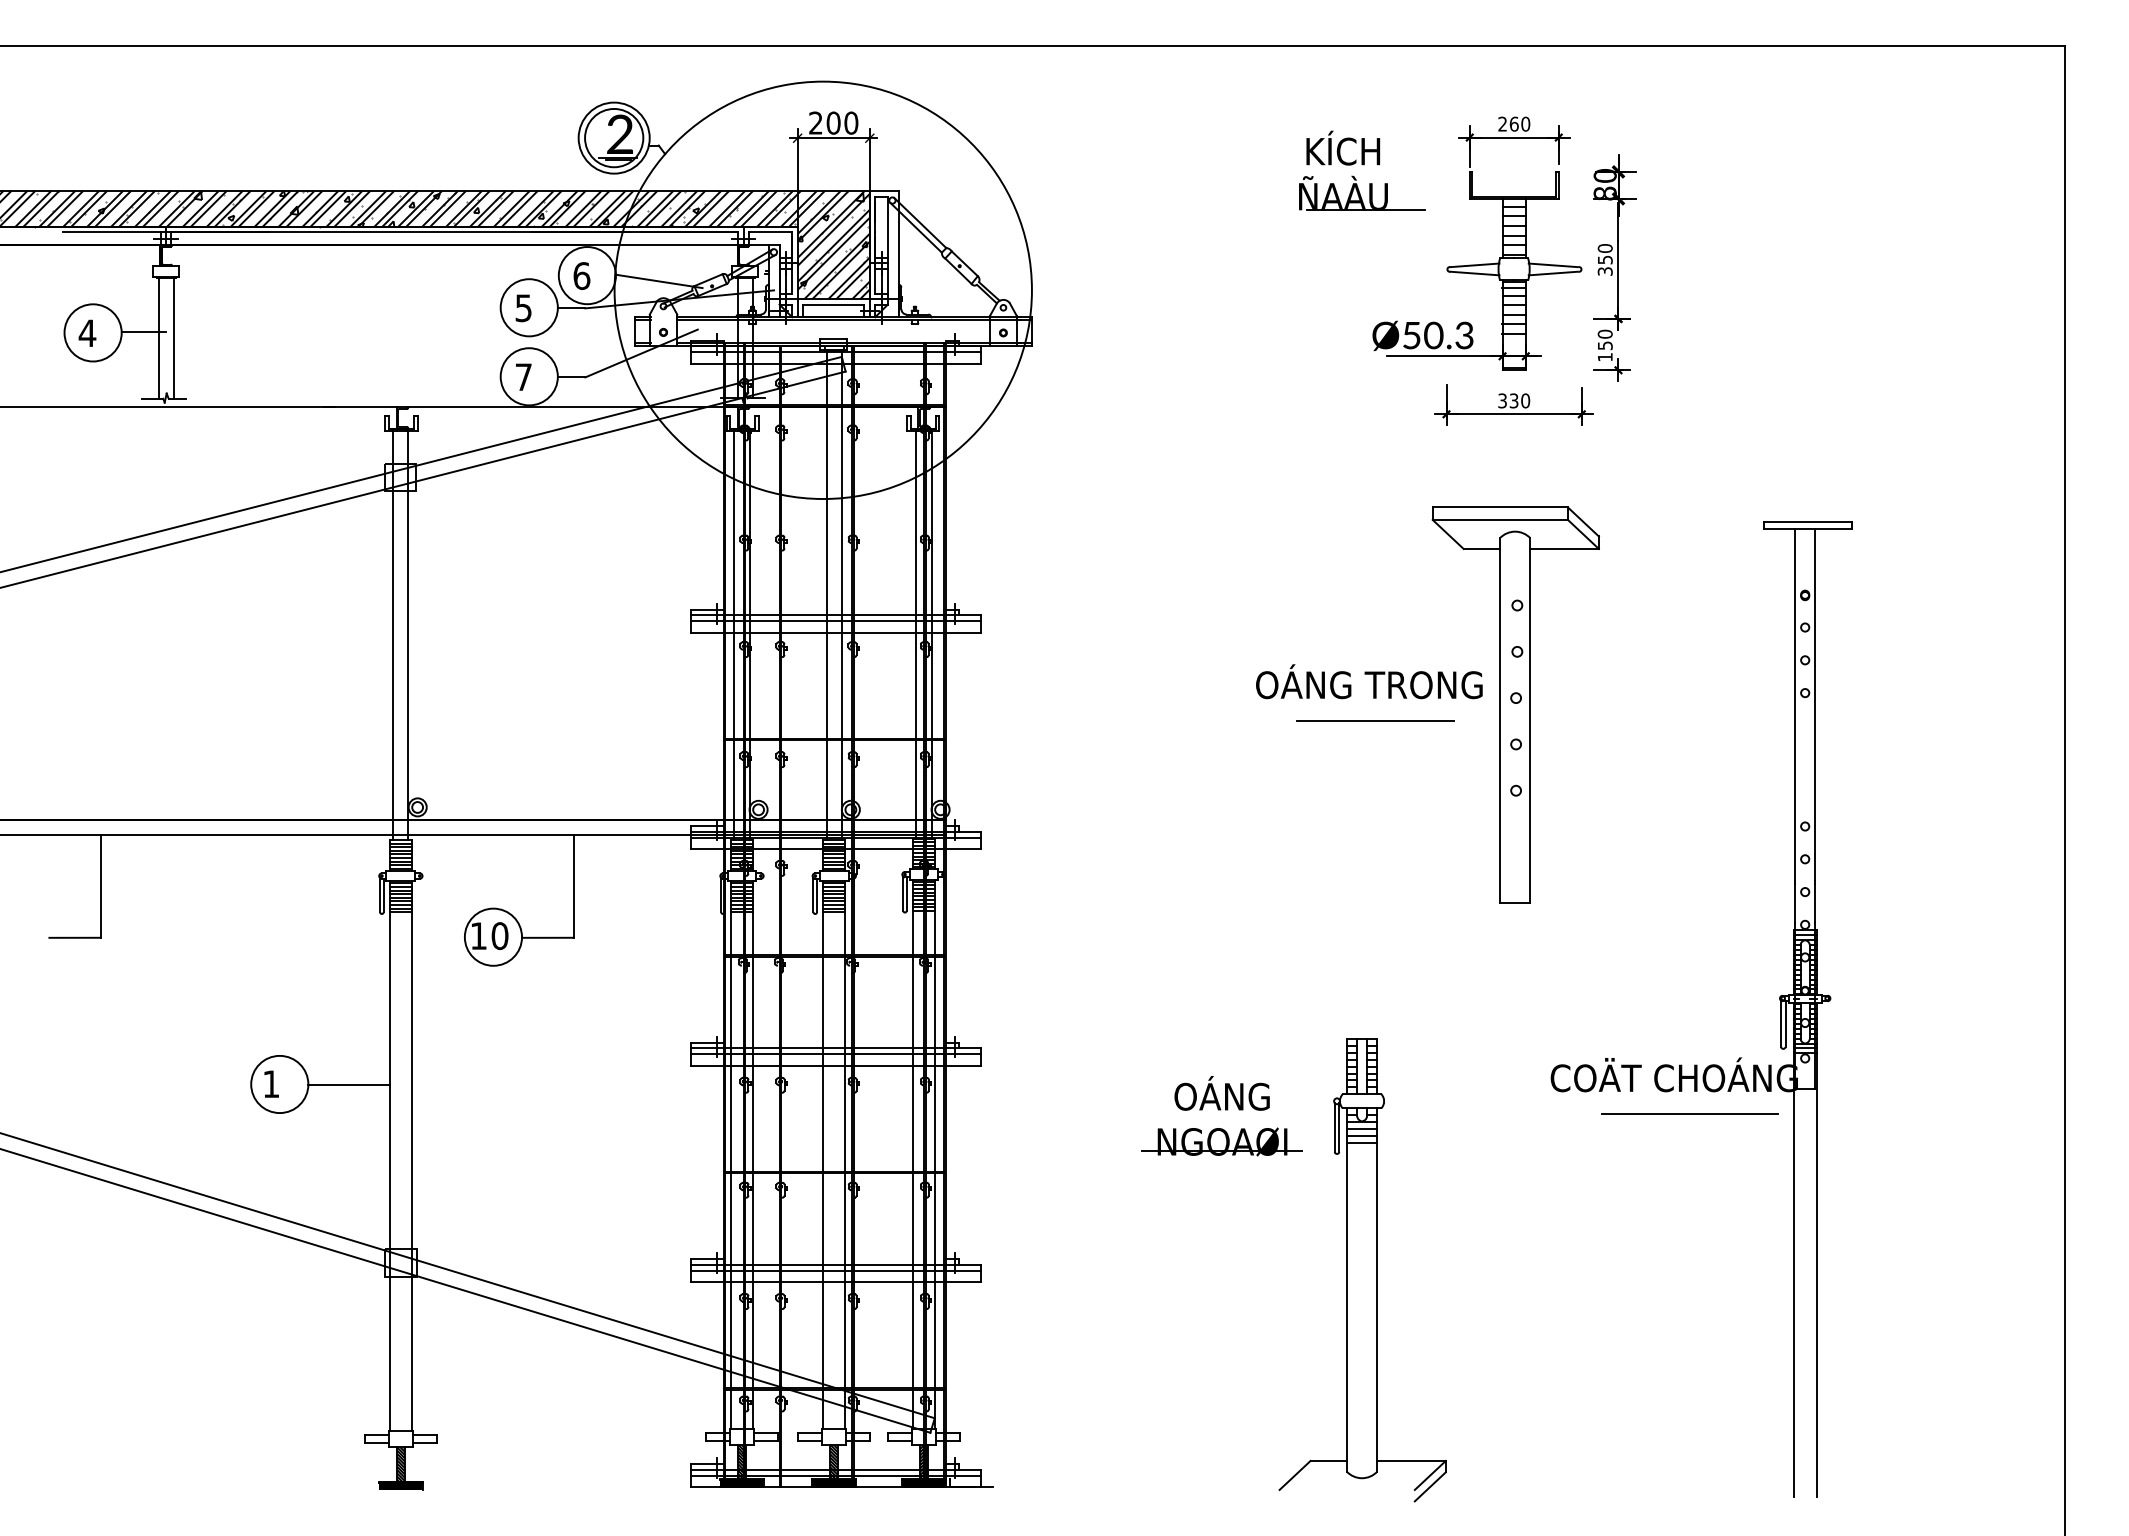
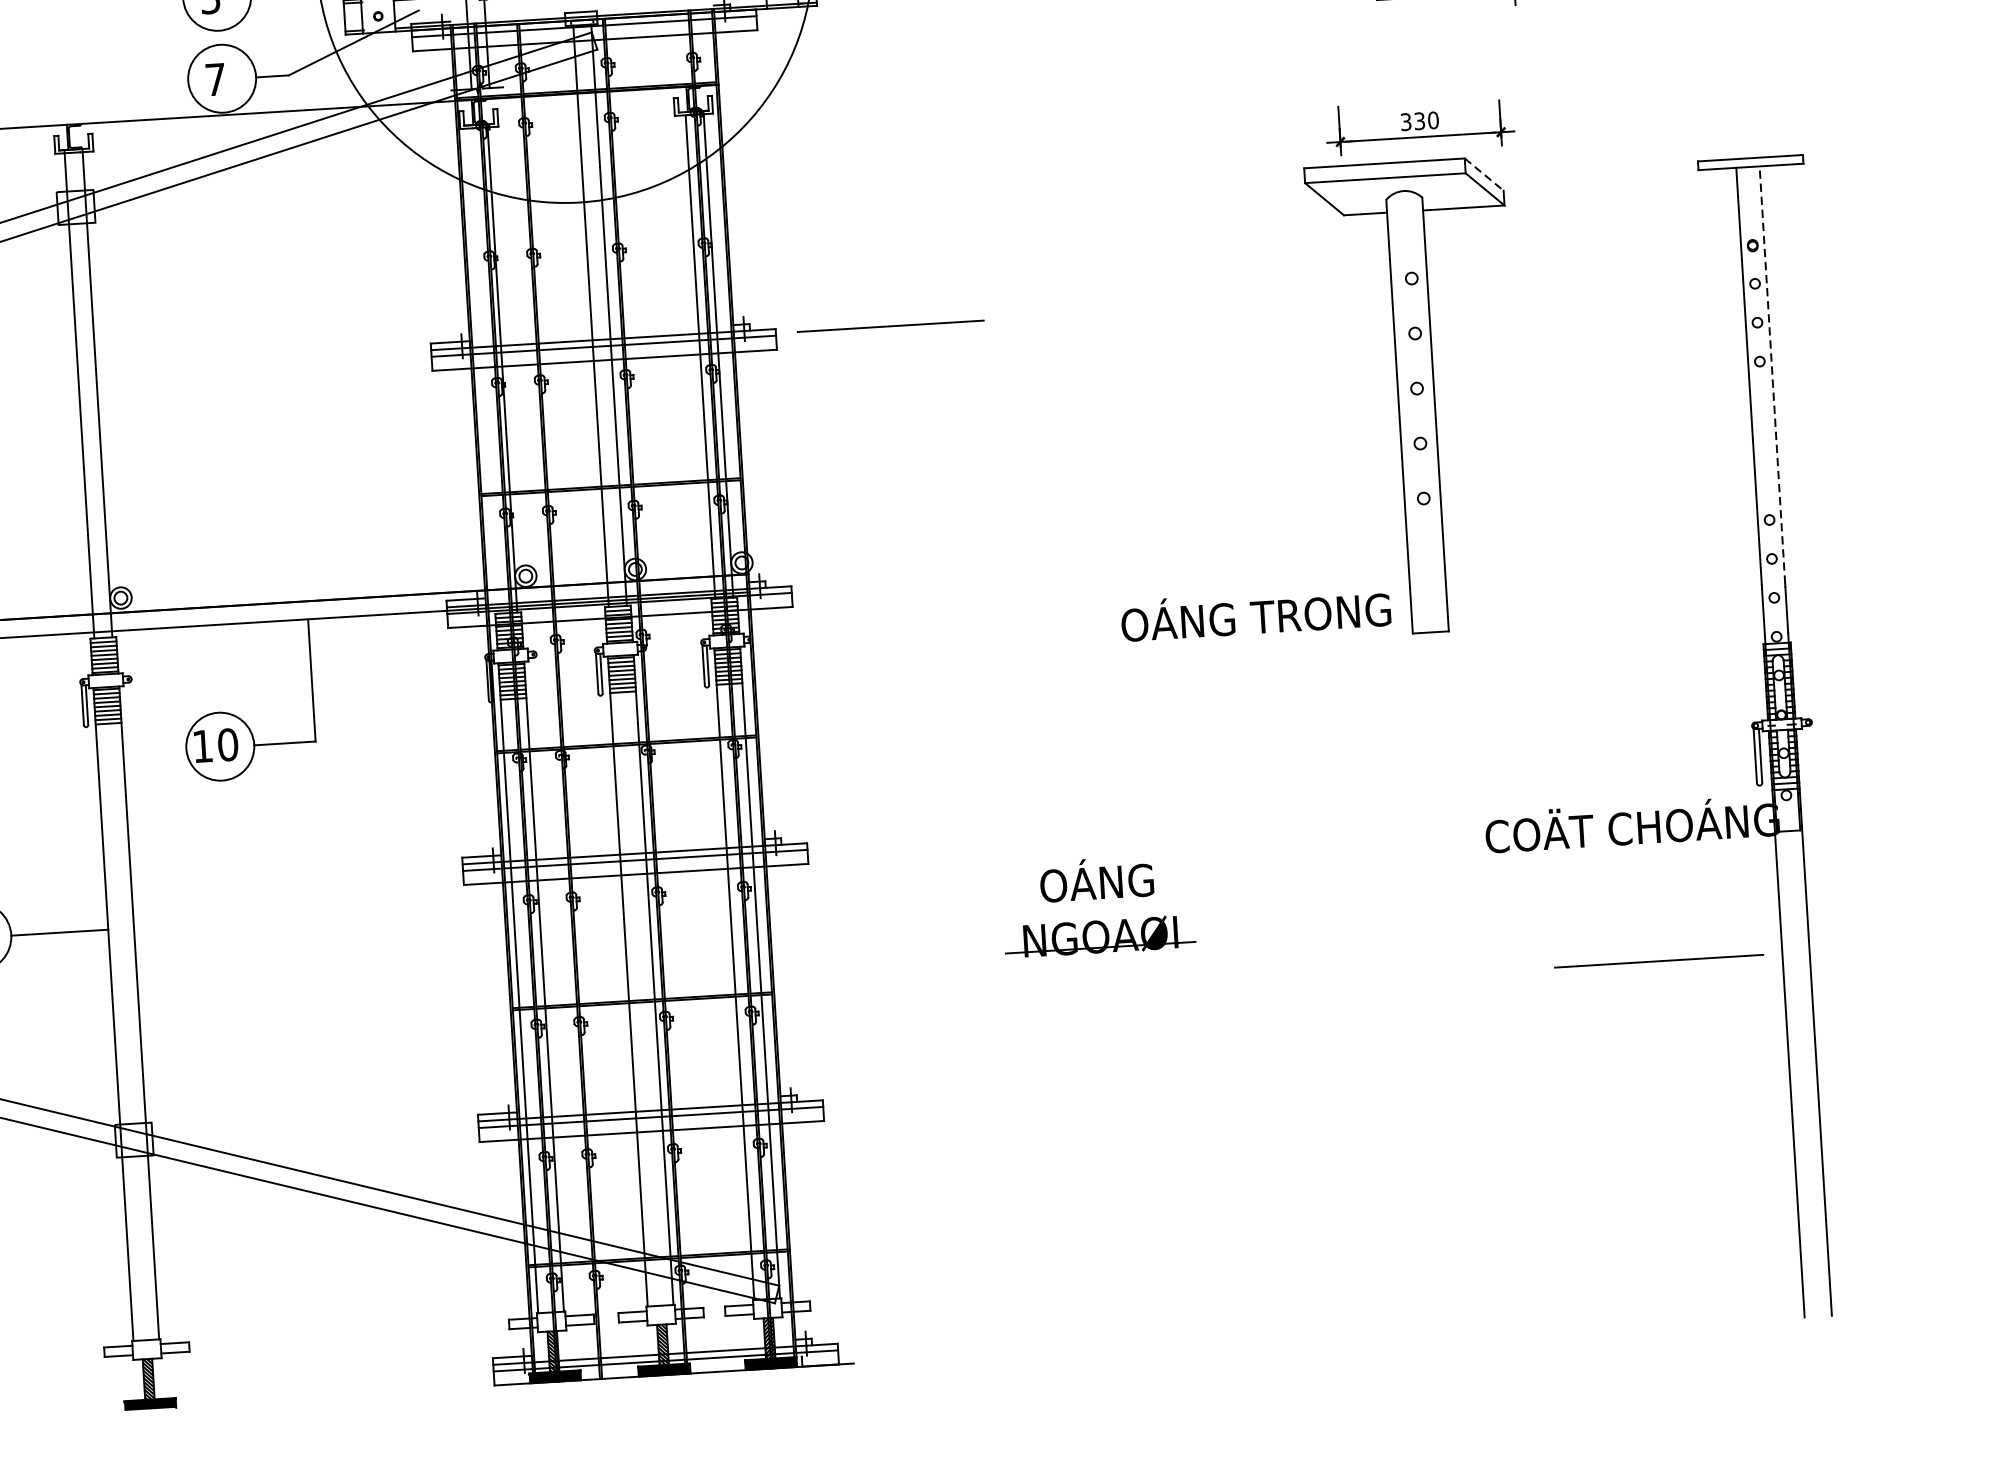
part: (1513, 404) -> (1419, 125), moved
line: (1583, 522) -> (1484, 175), solid -> dashed
line: (734, 633) -> (484, 368), removed
text: (1369, 681) -> (1256, 613), moved
line: (1815, 705) -> (1773, 375), solid -> dashed
line: (1375, 720) -> (890, 325), moved
line: (1689, 1113) -> (1658, 960), moved
part: (1362, 1270) -> (1276, 1079), removed

